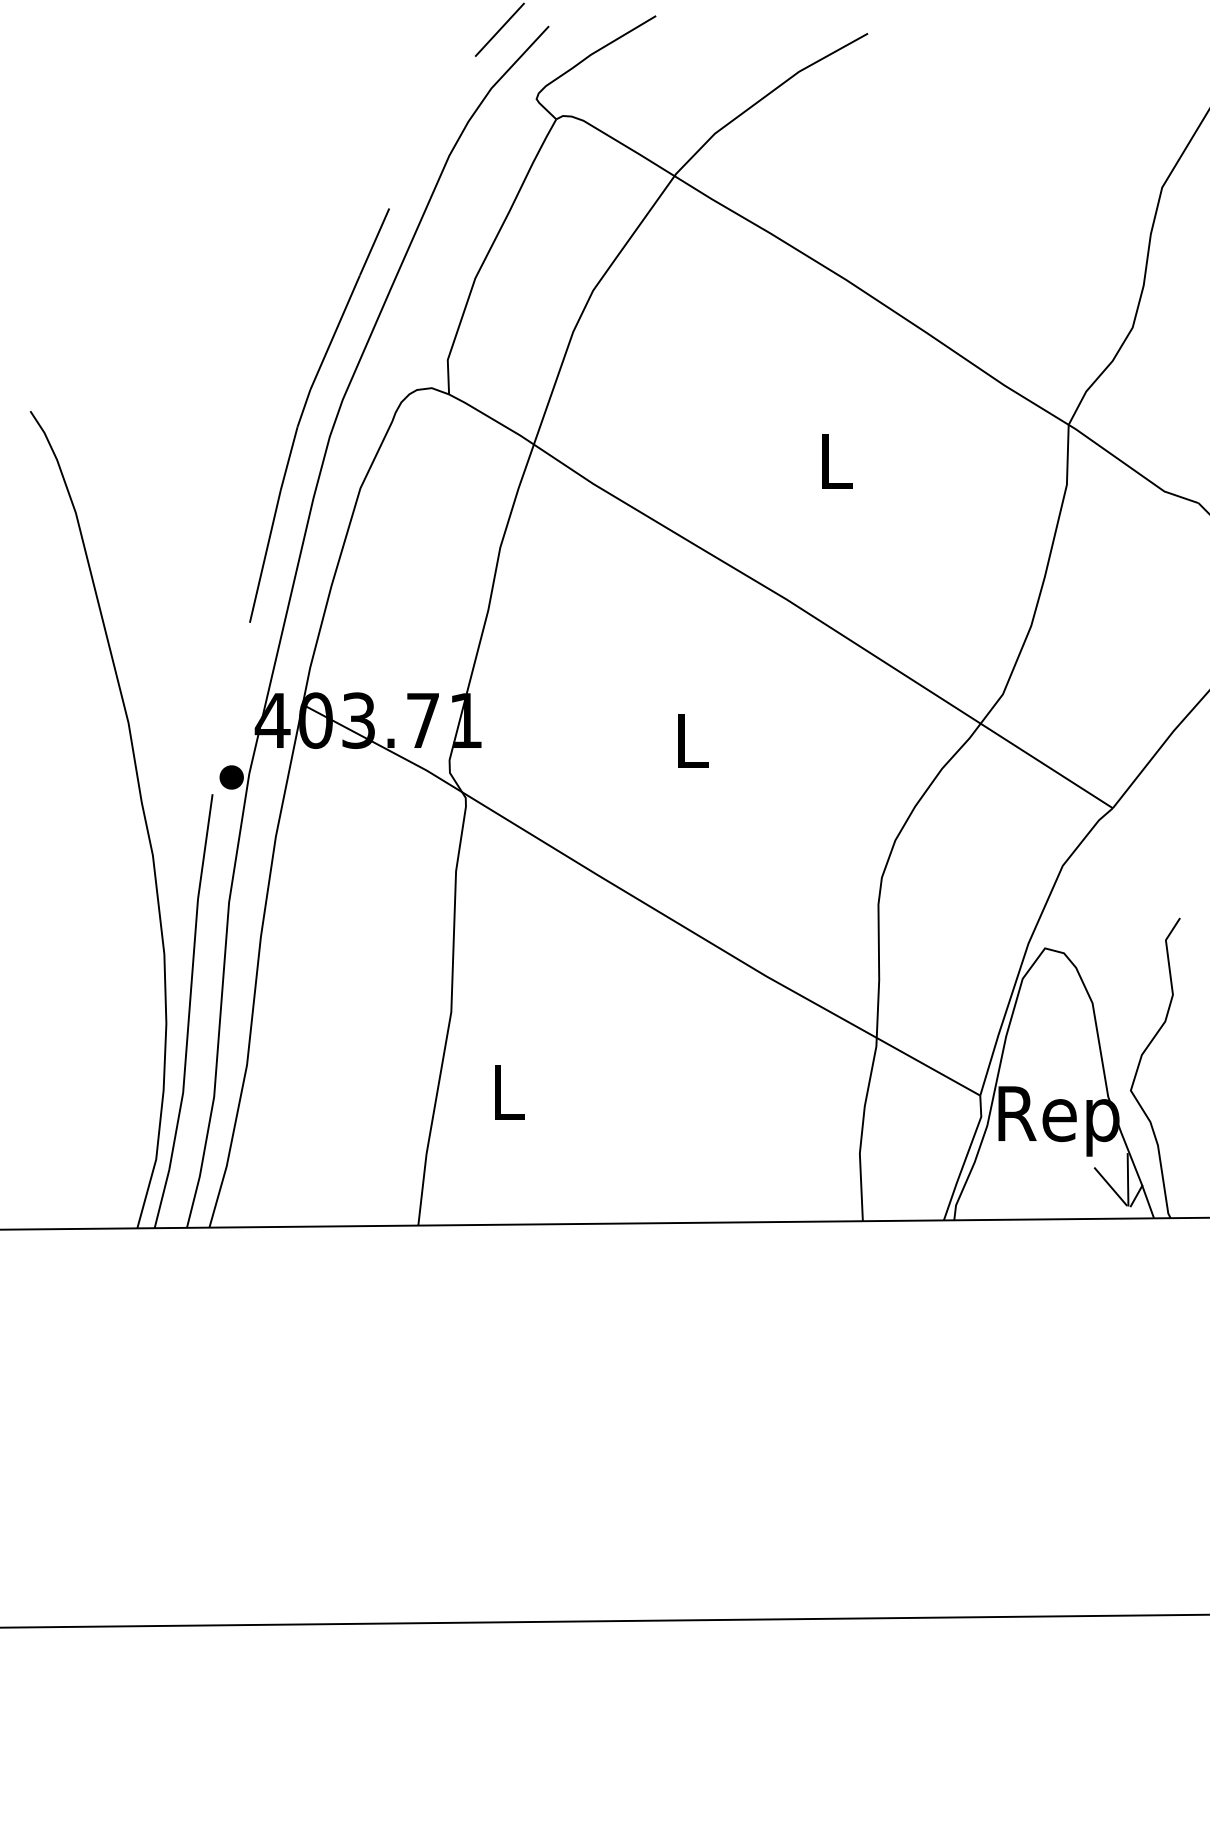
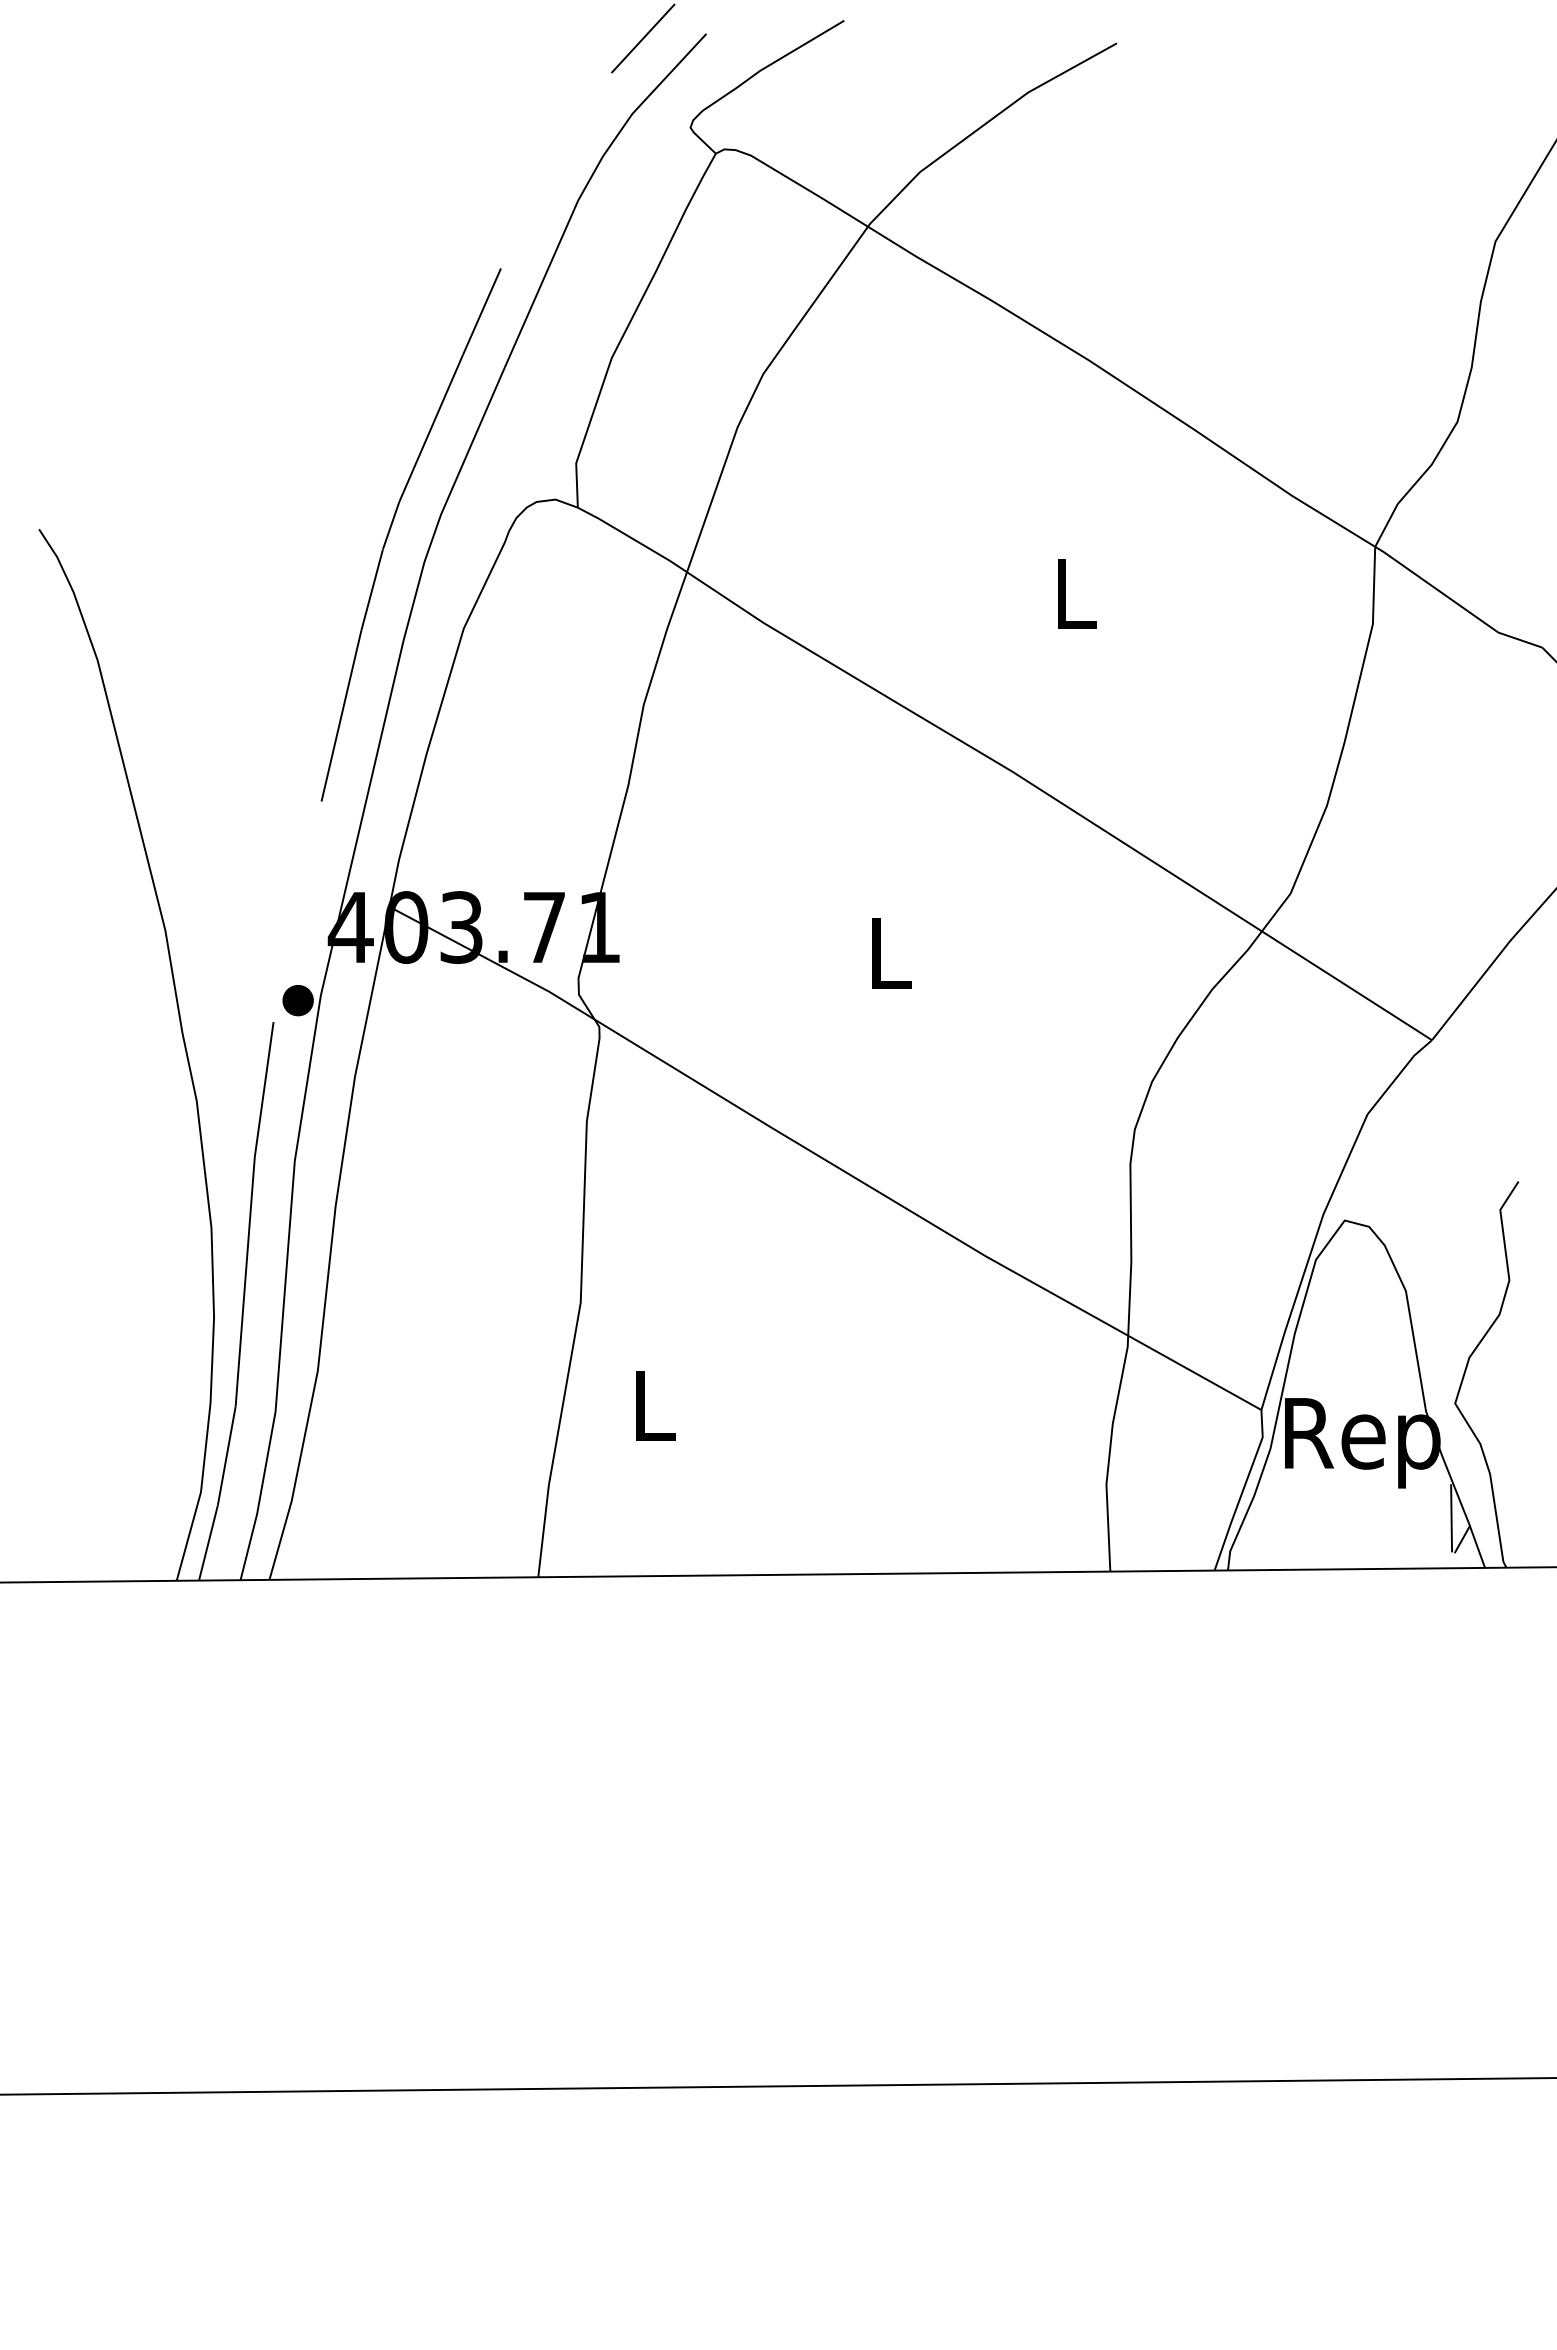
line: (1110, 1186) -> (1428, 1527), removed

